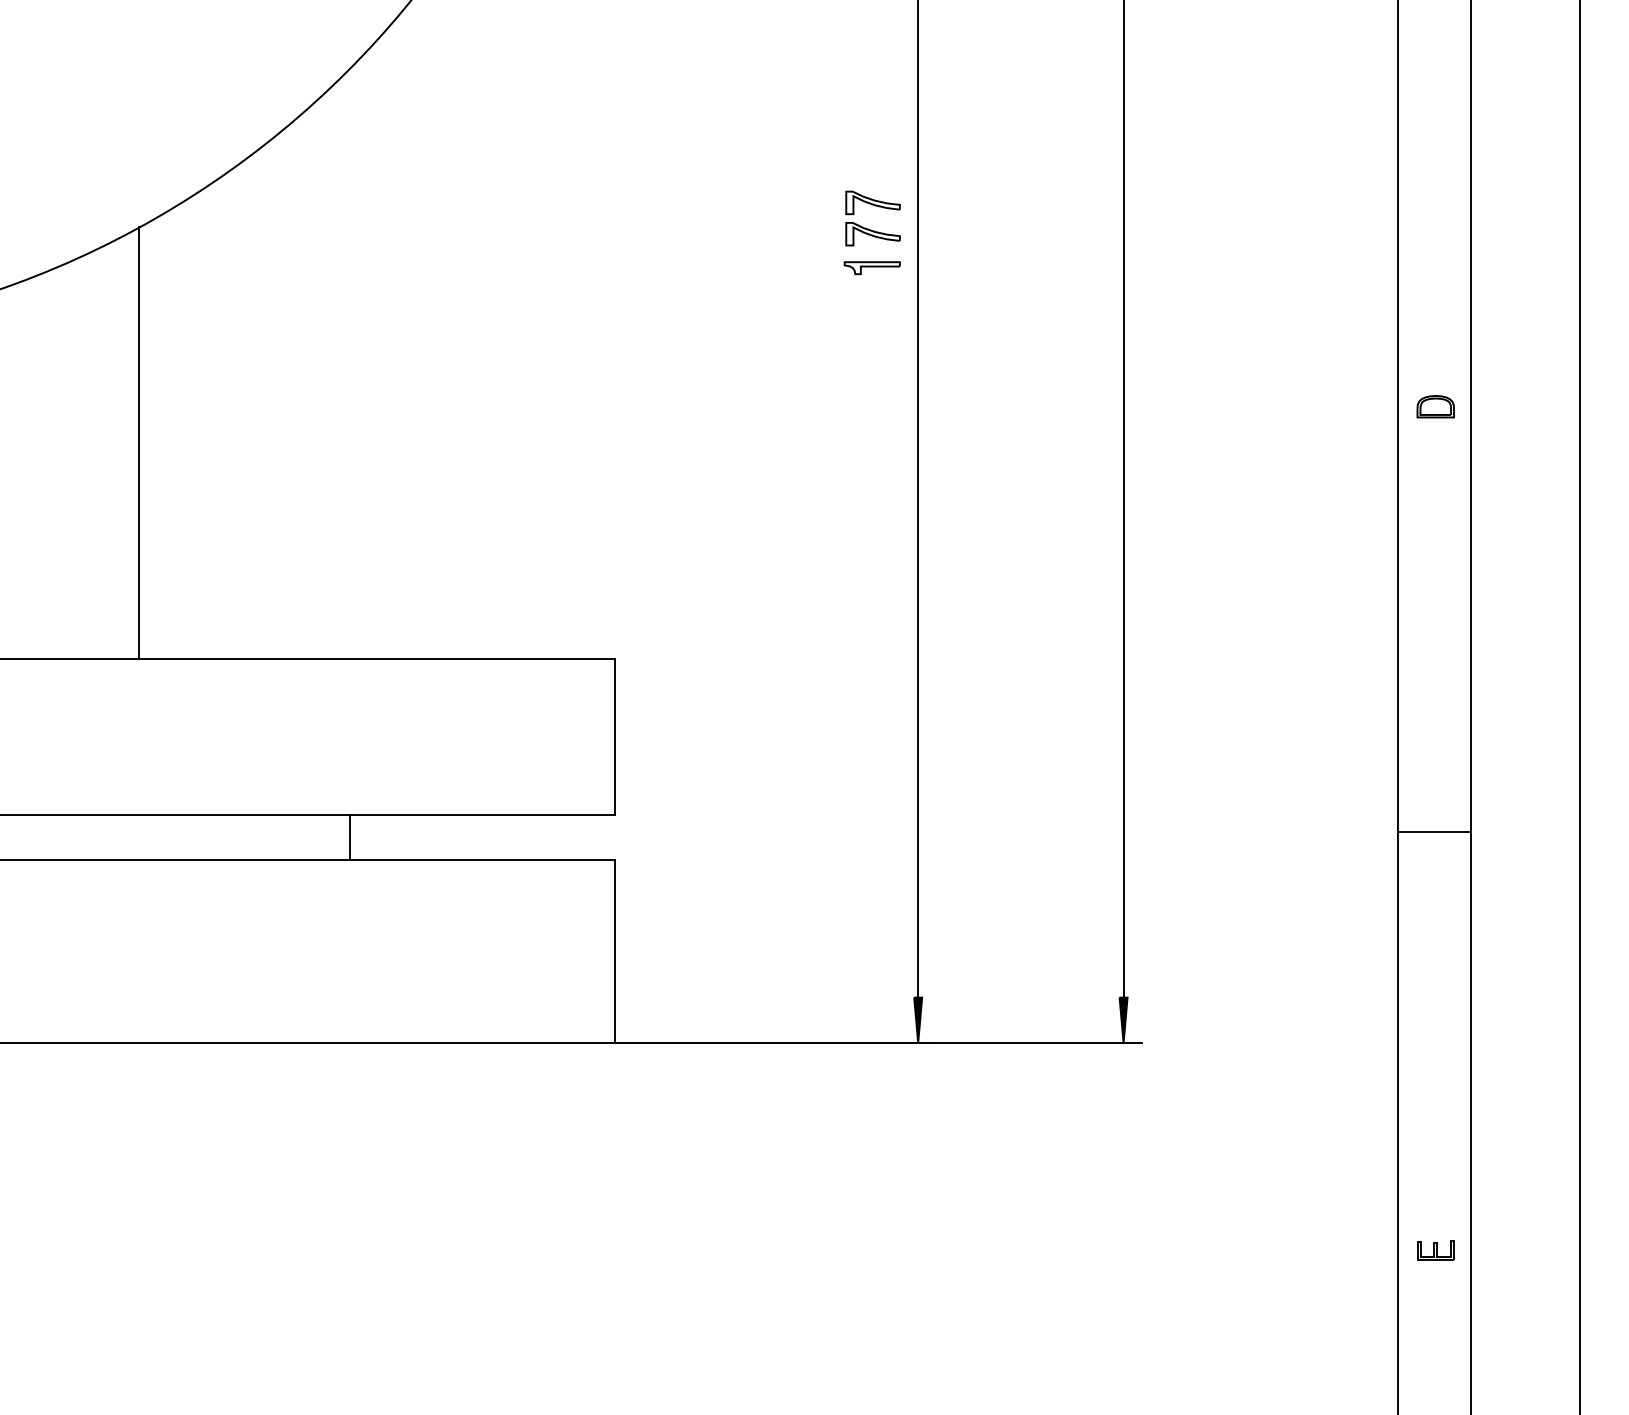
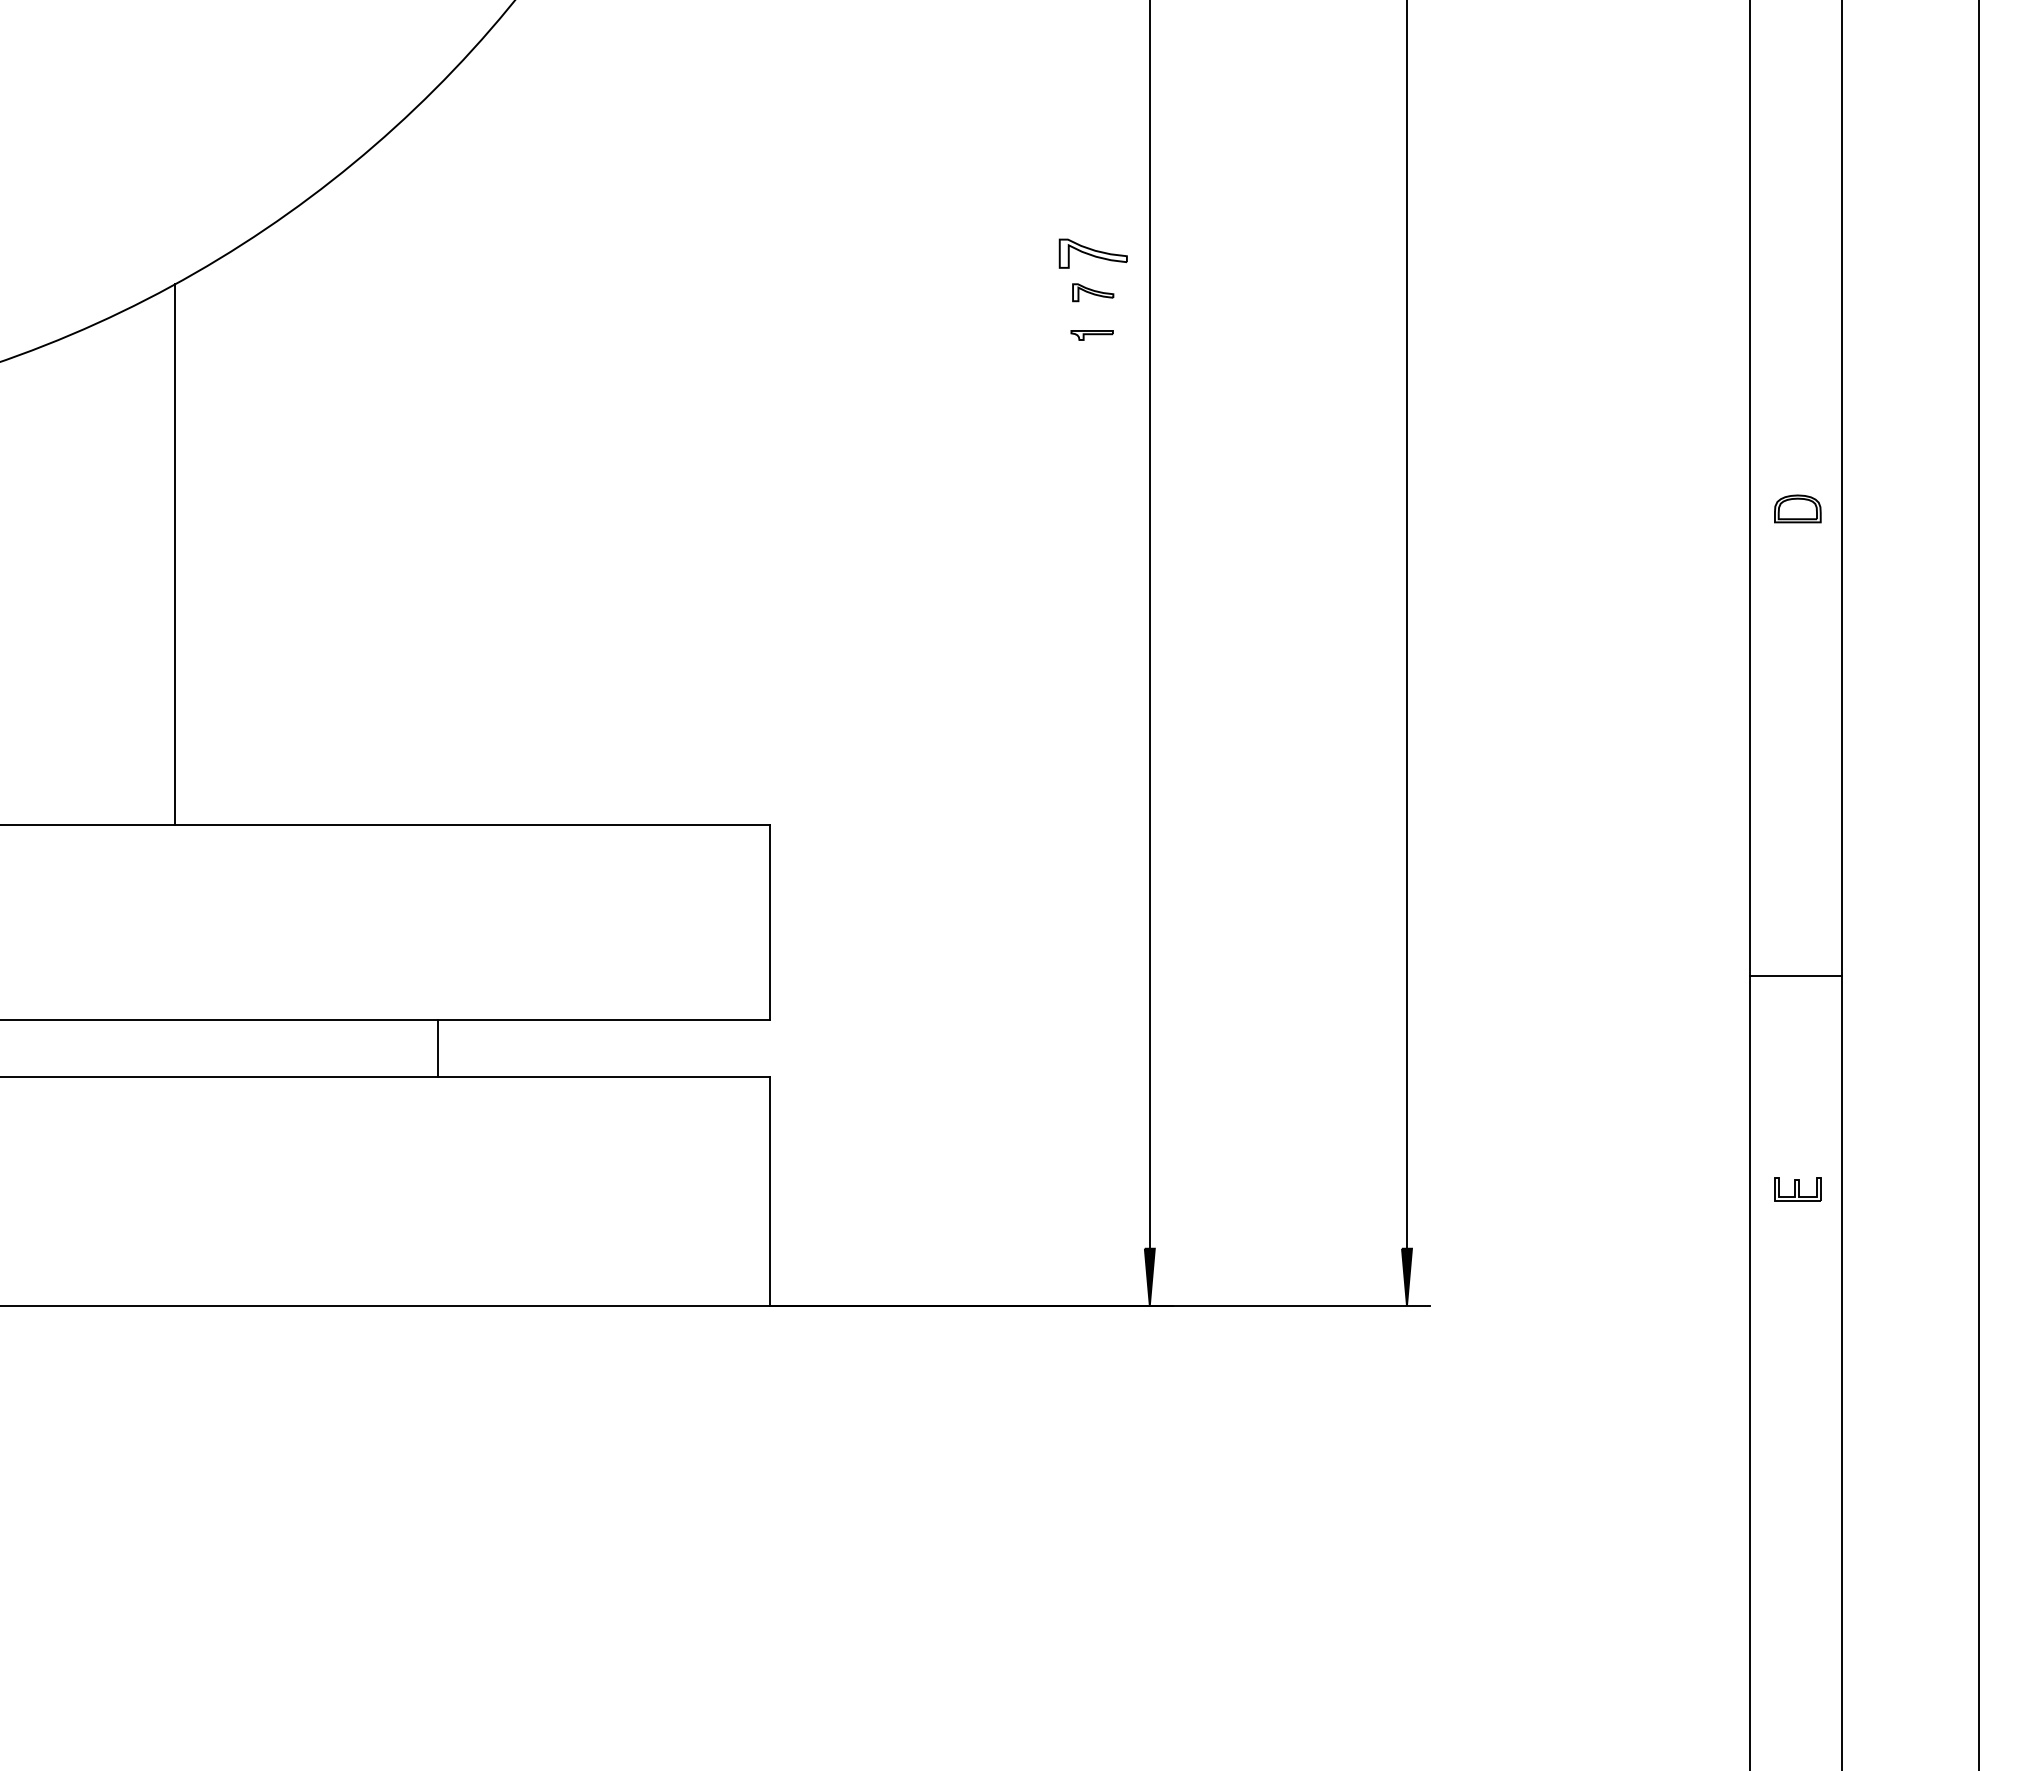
part: (872, 233) -> (1092, 292), size x0.6
part: (871, 268) -> (1091, 335), size x0.6
line: (1433, 832) -> (1795, 976), moved
part: (1435, 1250) -> (1797, 1189), moved

